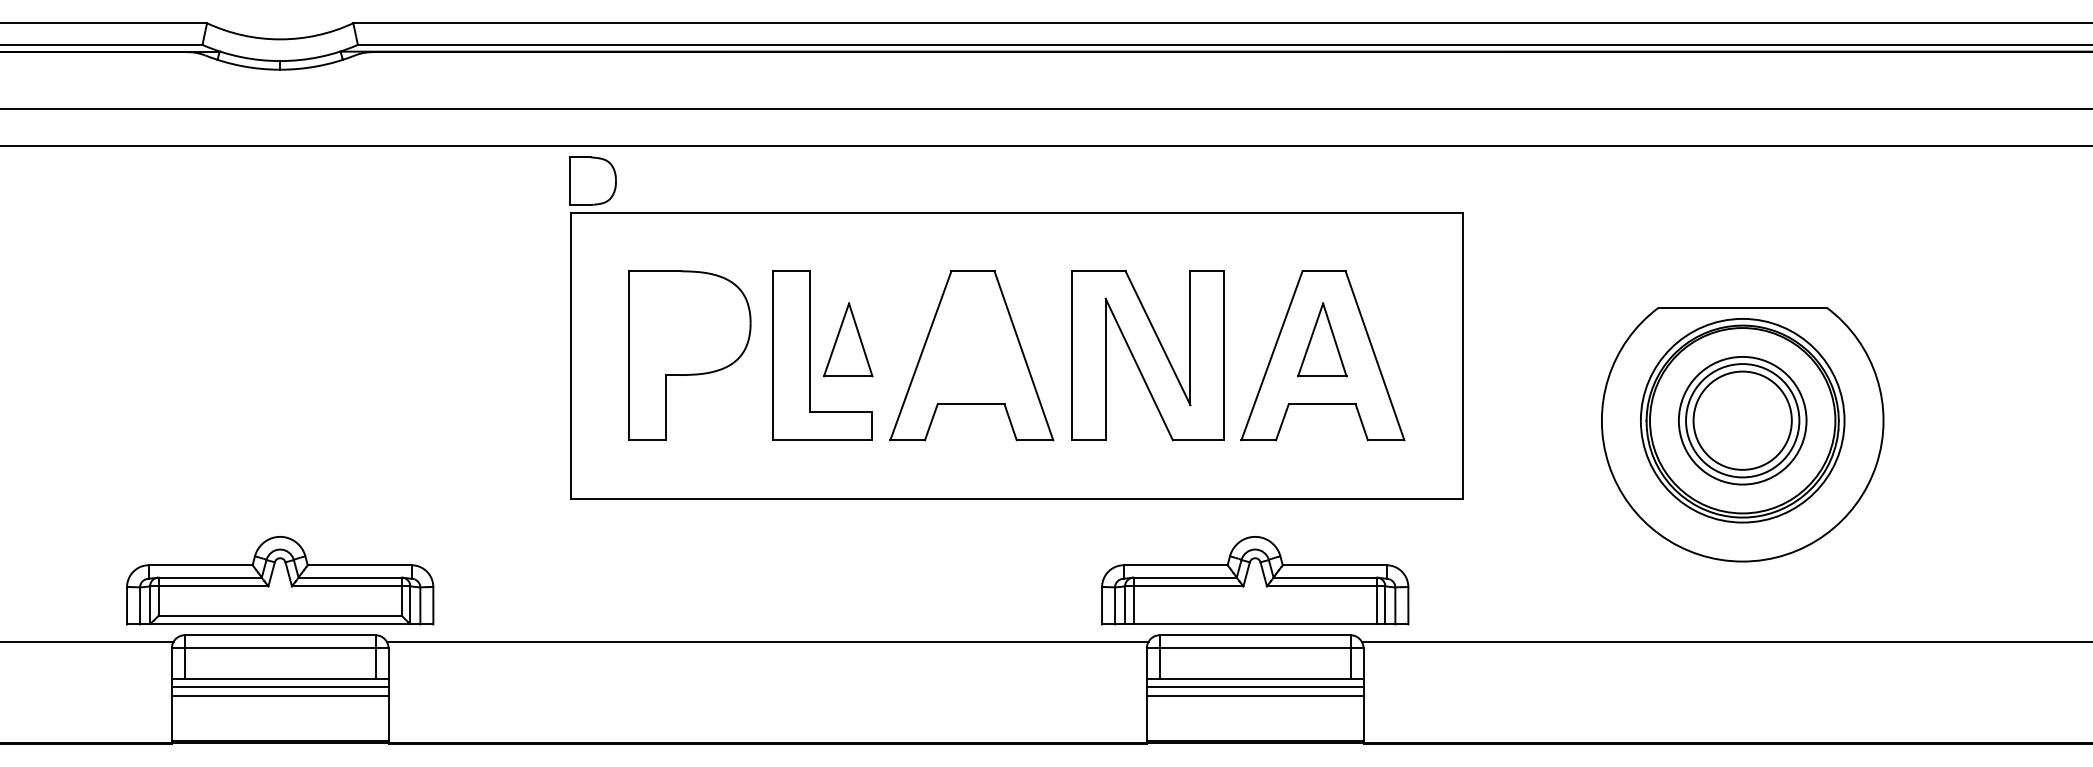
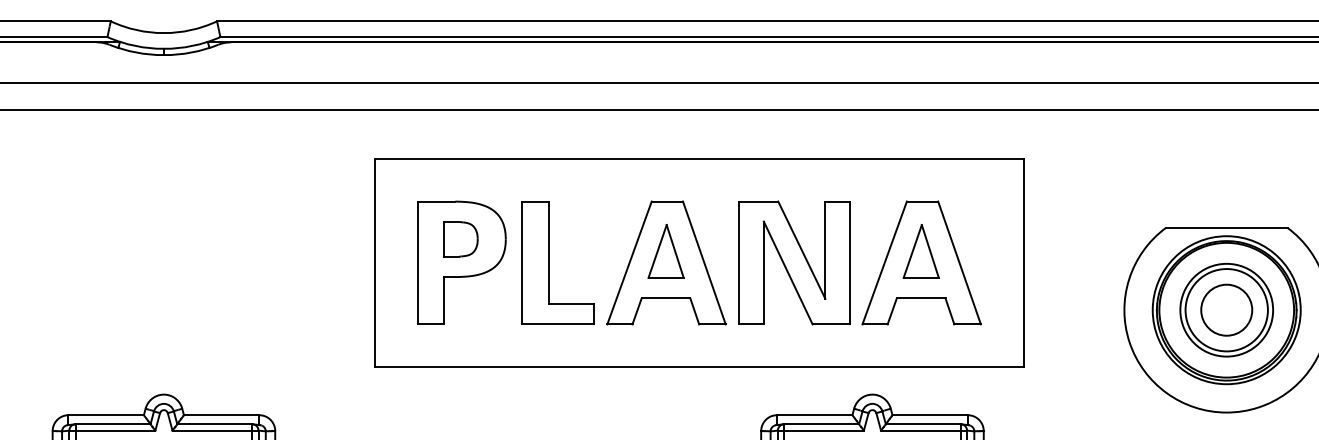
part: (592, 180) -> (460, 238), moved
part: (848, 339) -> (666, 251), moved
circle: (1742, 420) -> (1226, 310), size x0.71

